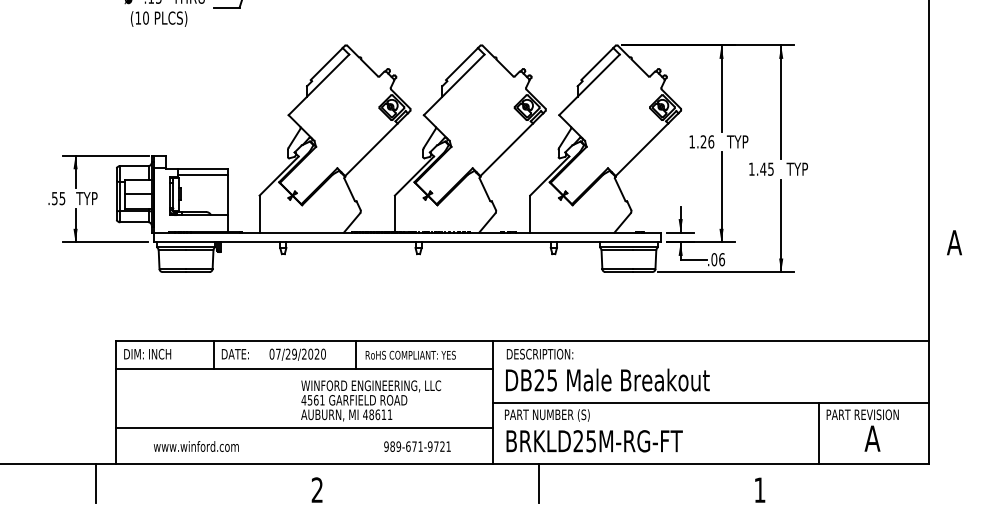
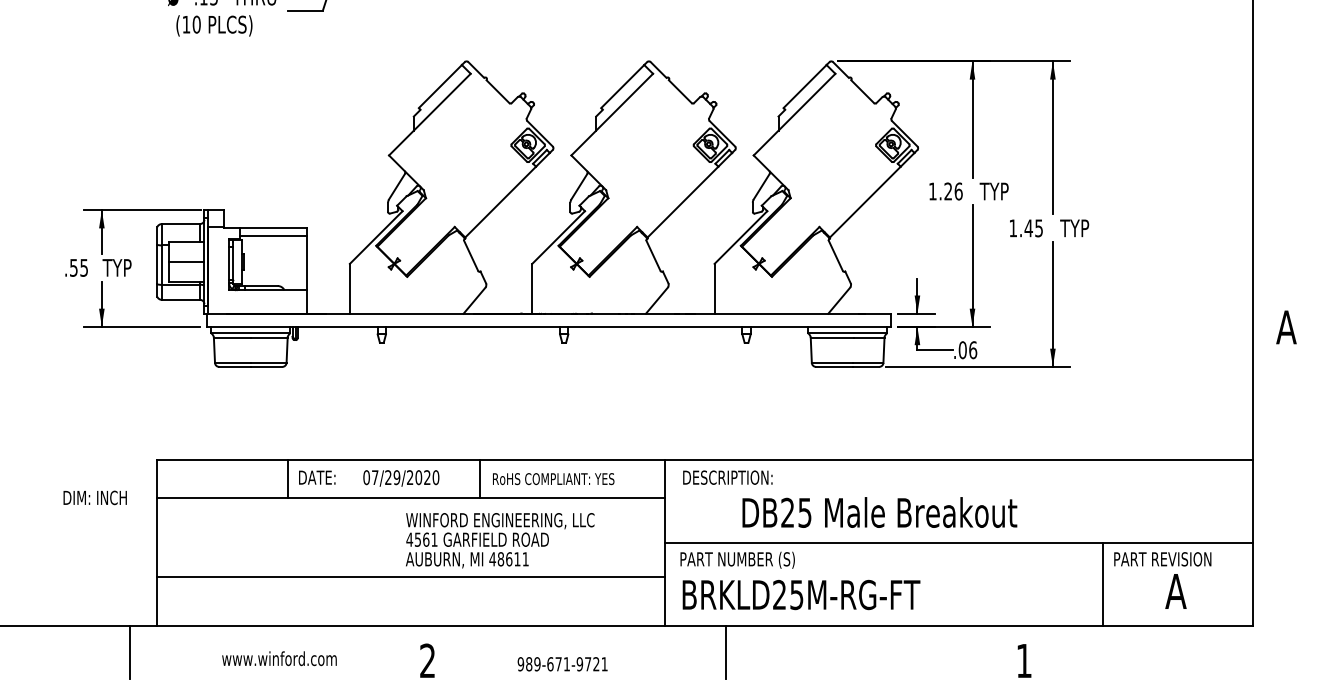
text: (147, 354) -> (95, 498), moved
text: (607, 379) -> (879, 511), moved
text: (195, 446) -> (278, 658), moved
text: (417, 446) -> (562, 664), moved

